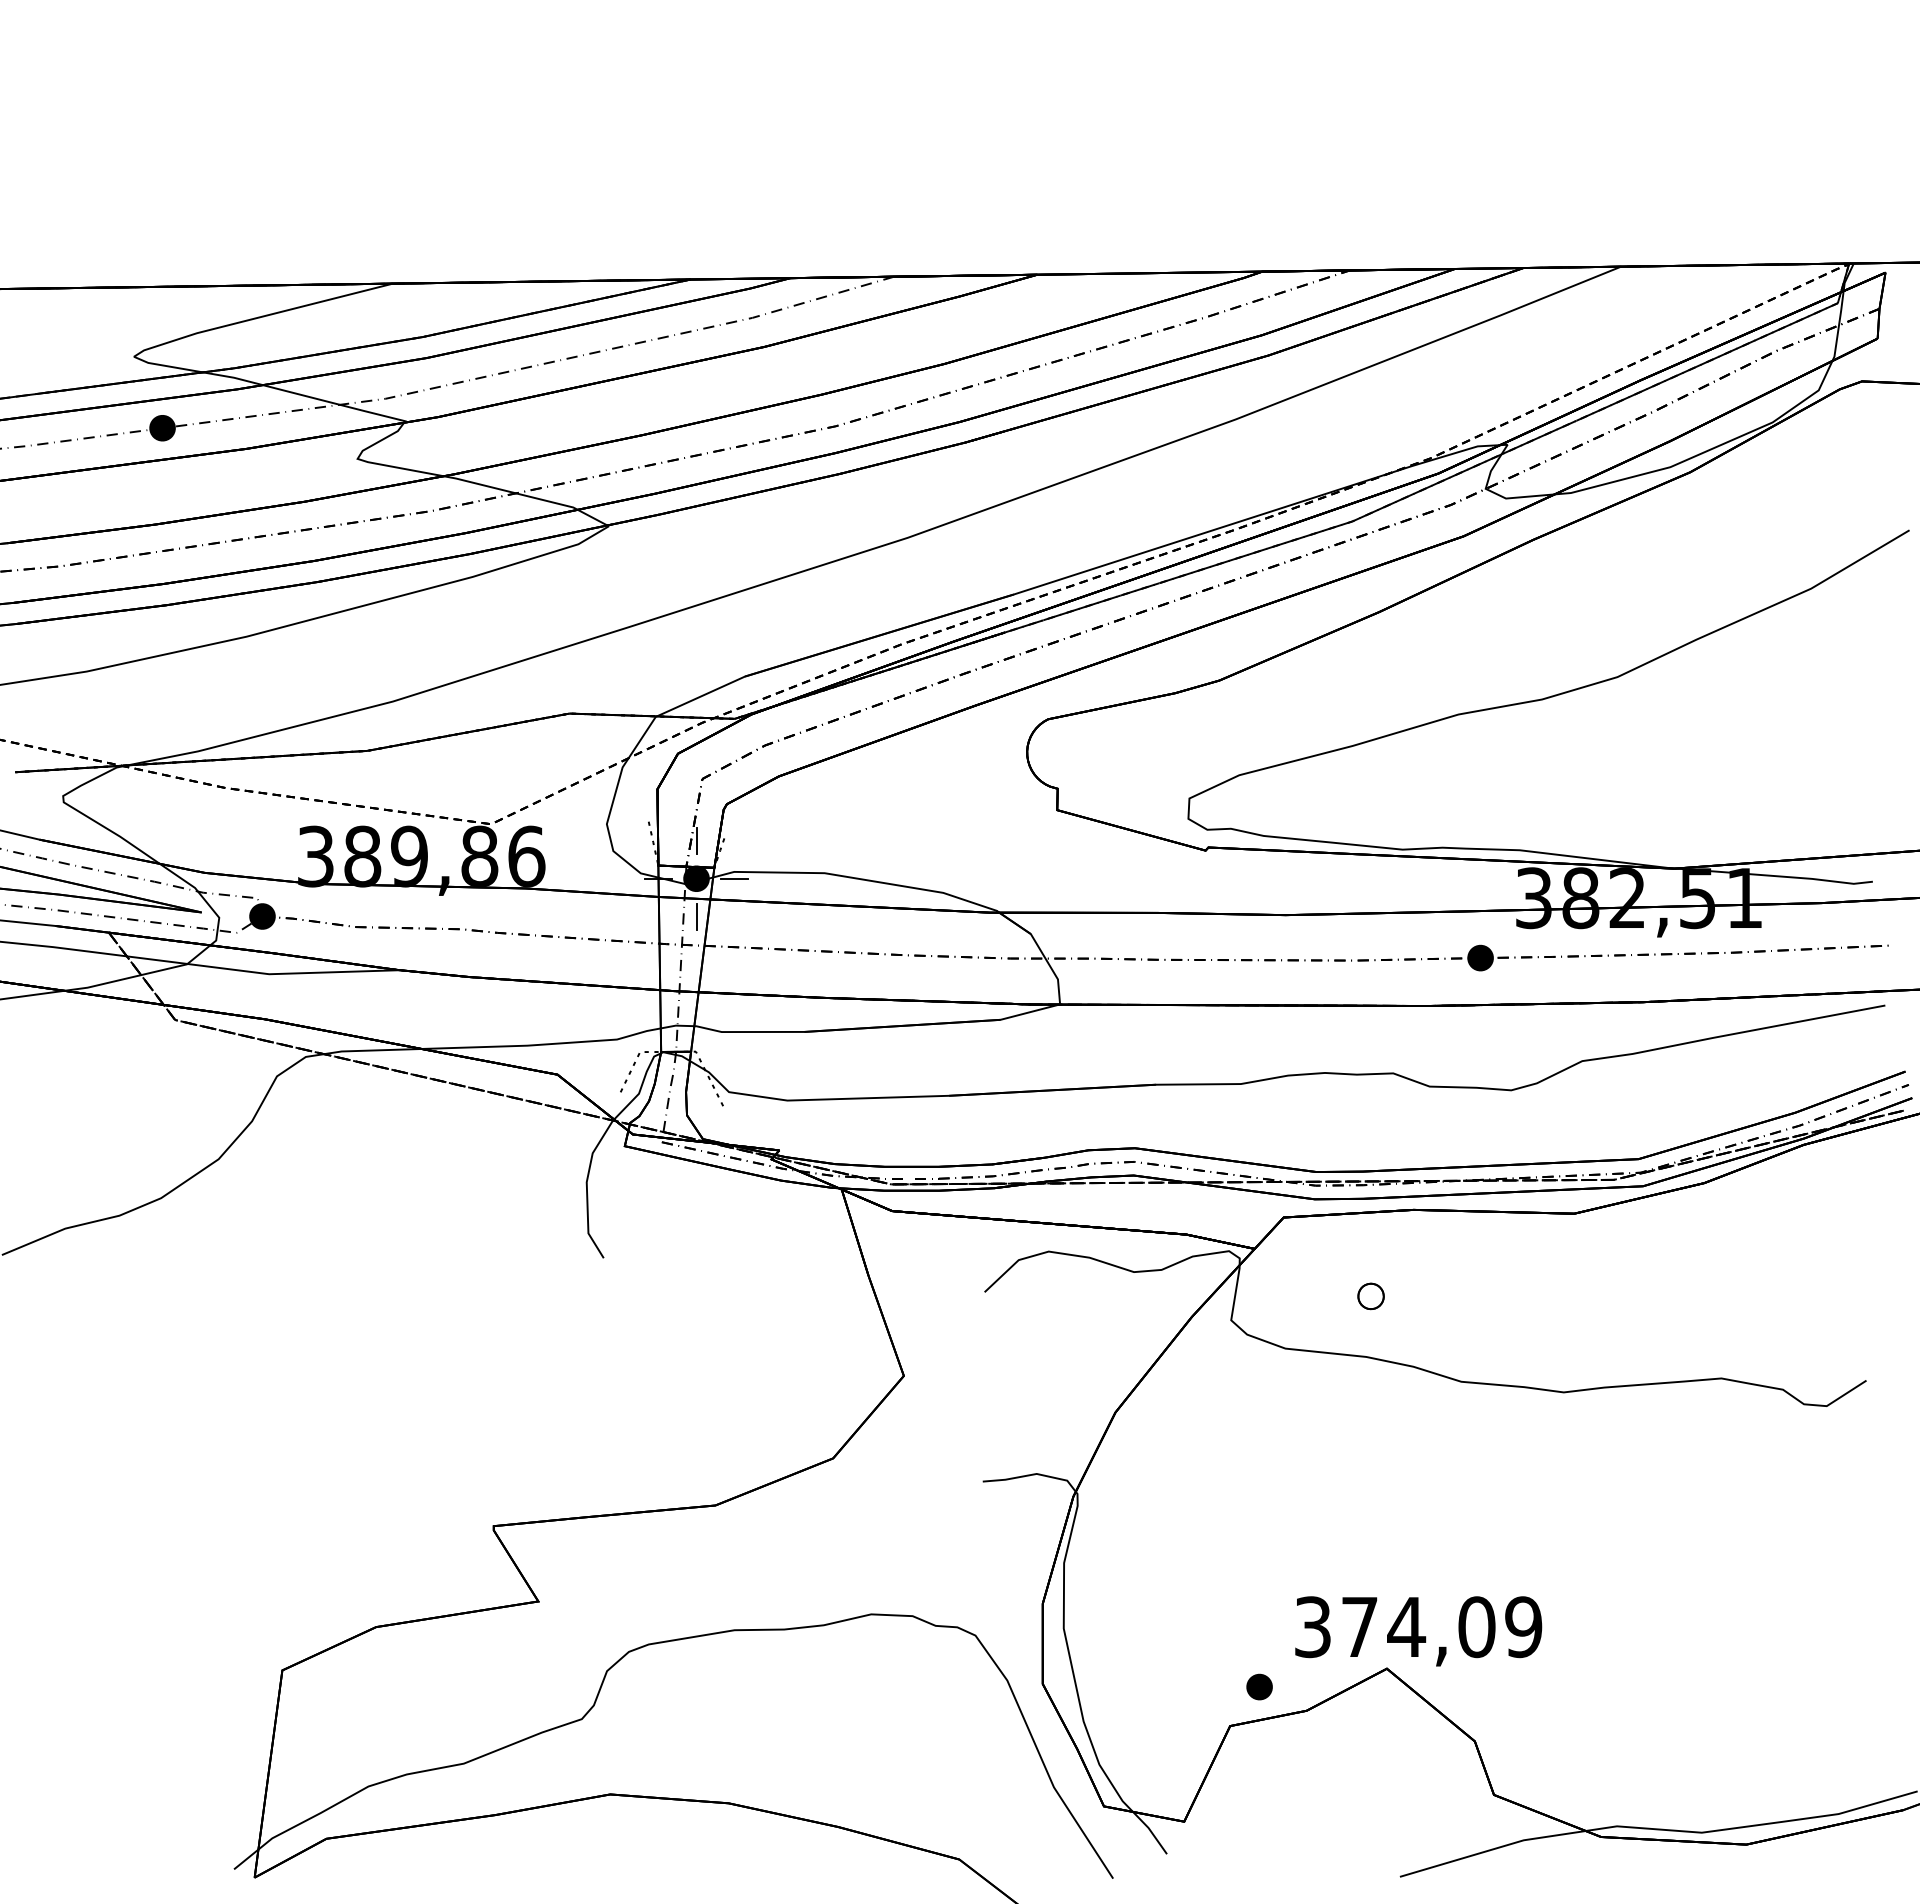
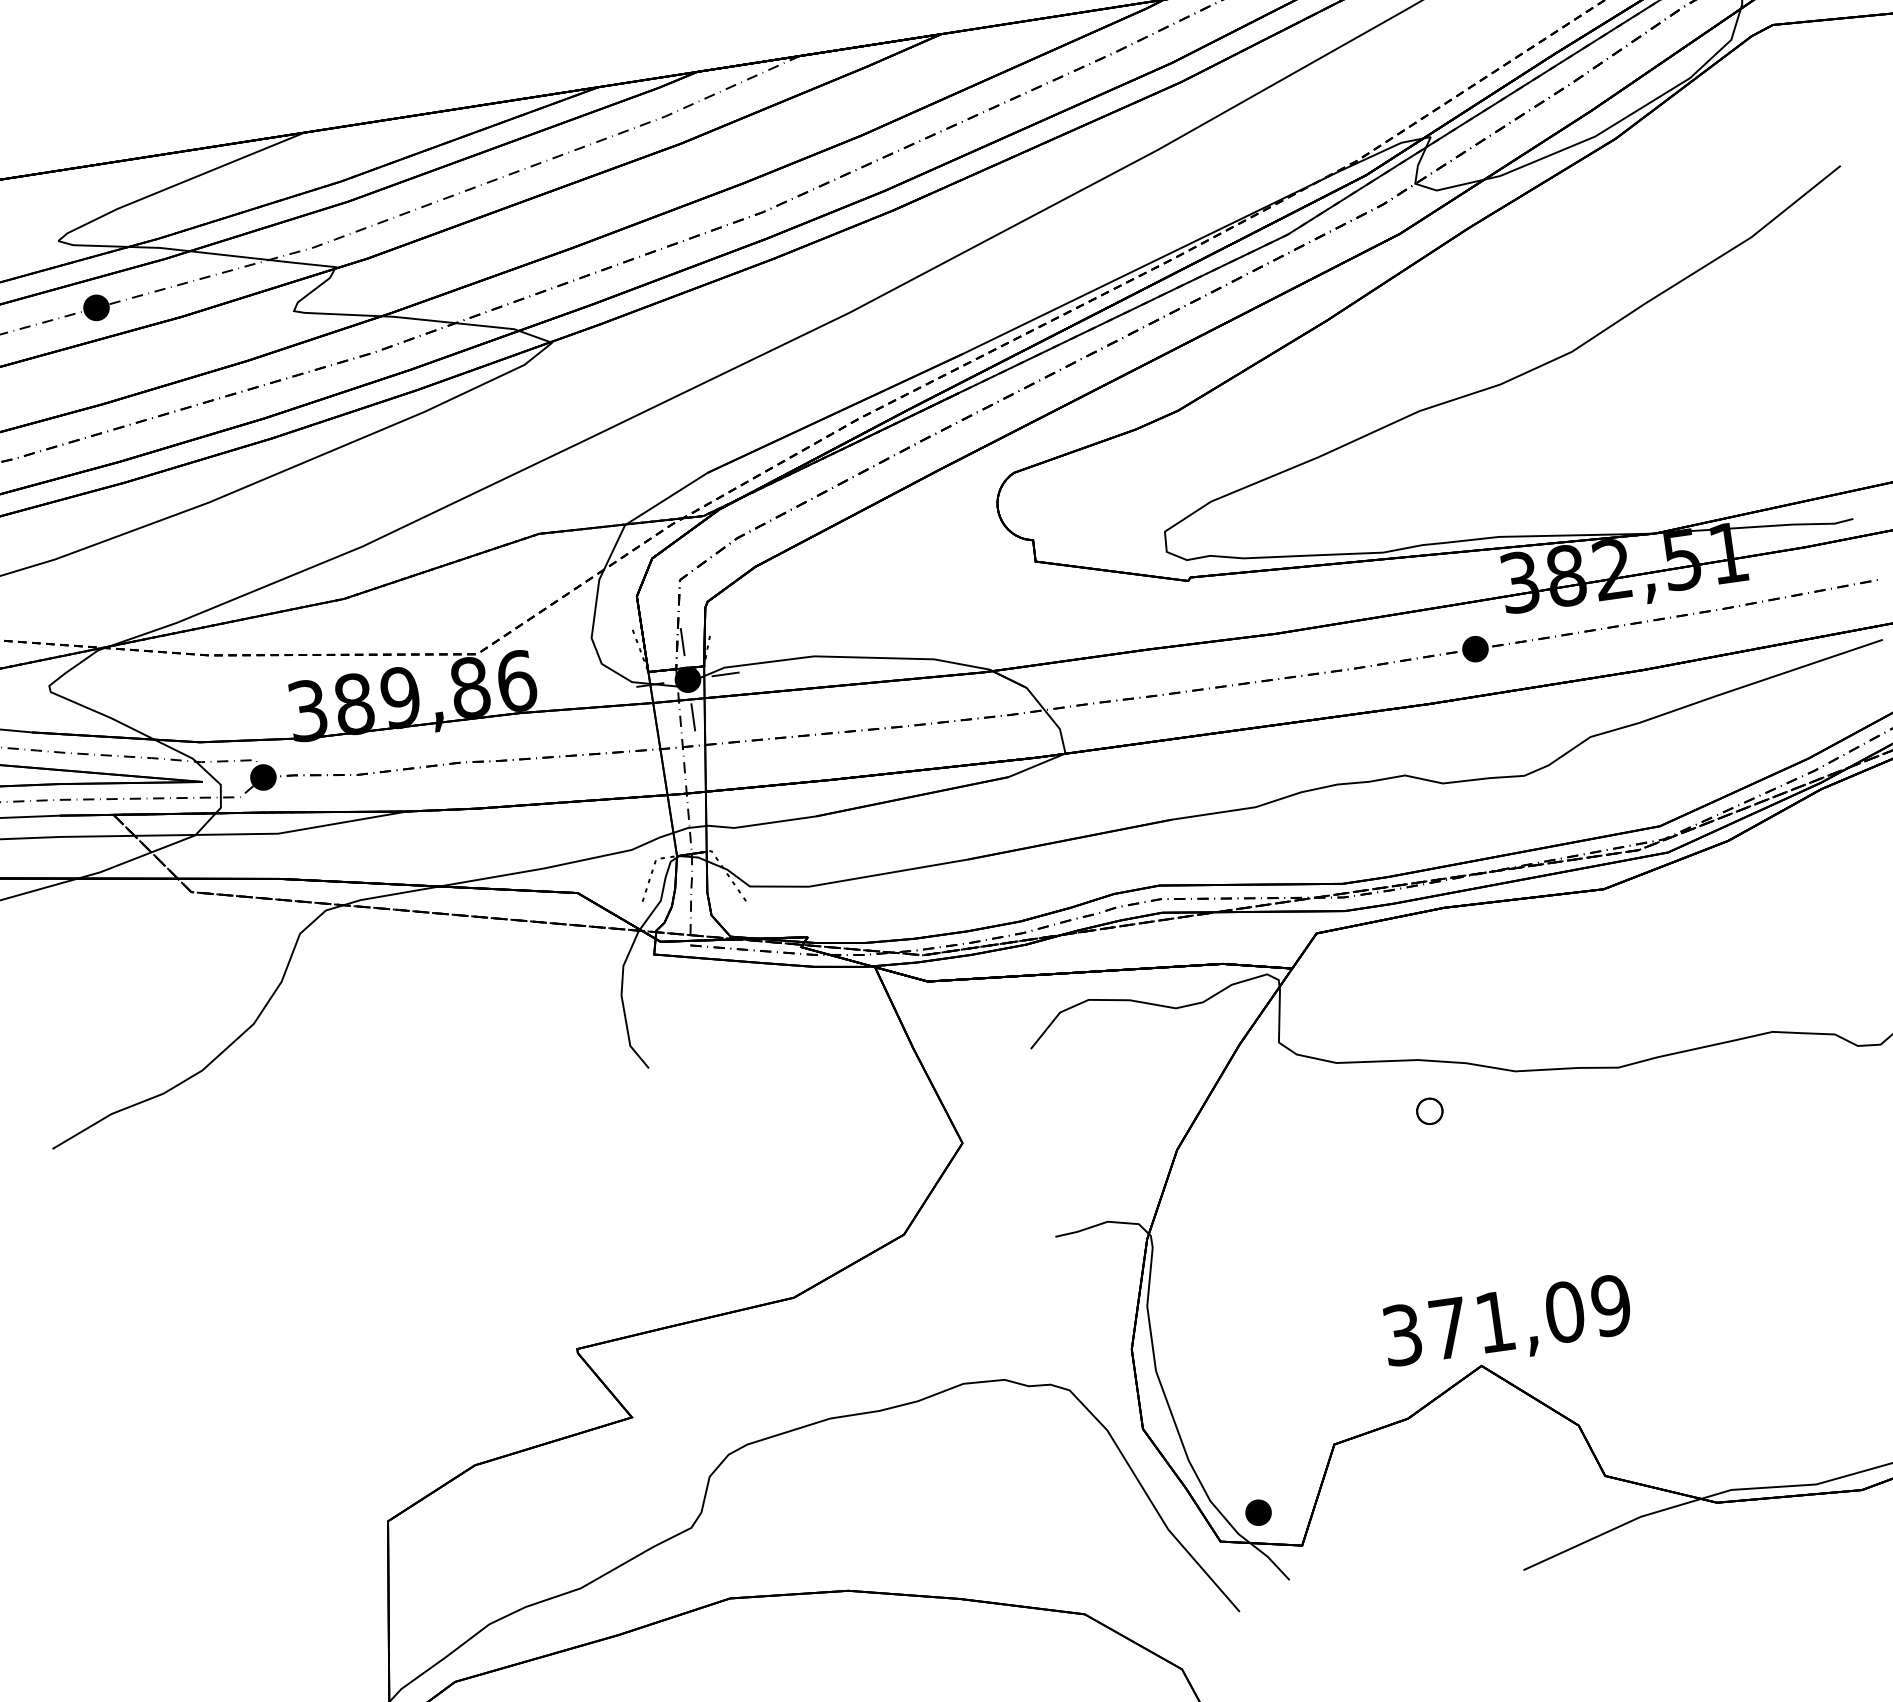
part: (1370, 1296) -> (1429, 1111), moved
text: (1406, 1626) -> (1495, 1321), 374,09 -> 371,09
part: (1259, 1686) -> (1258, 1512), moved

